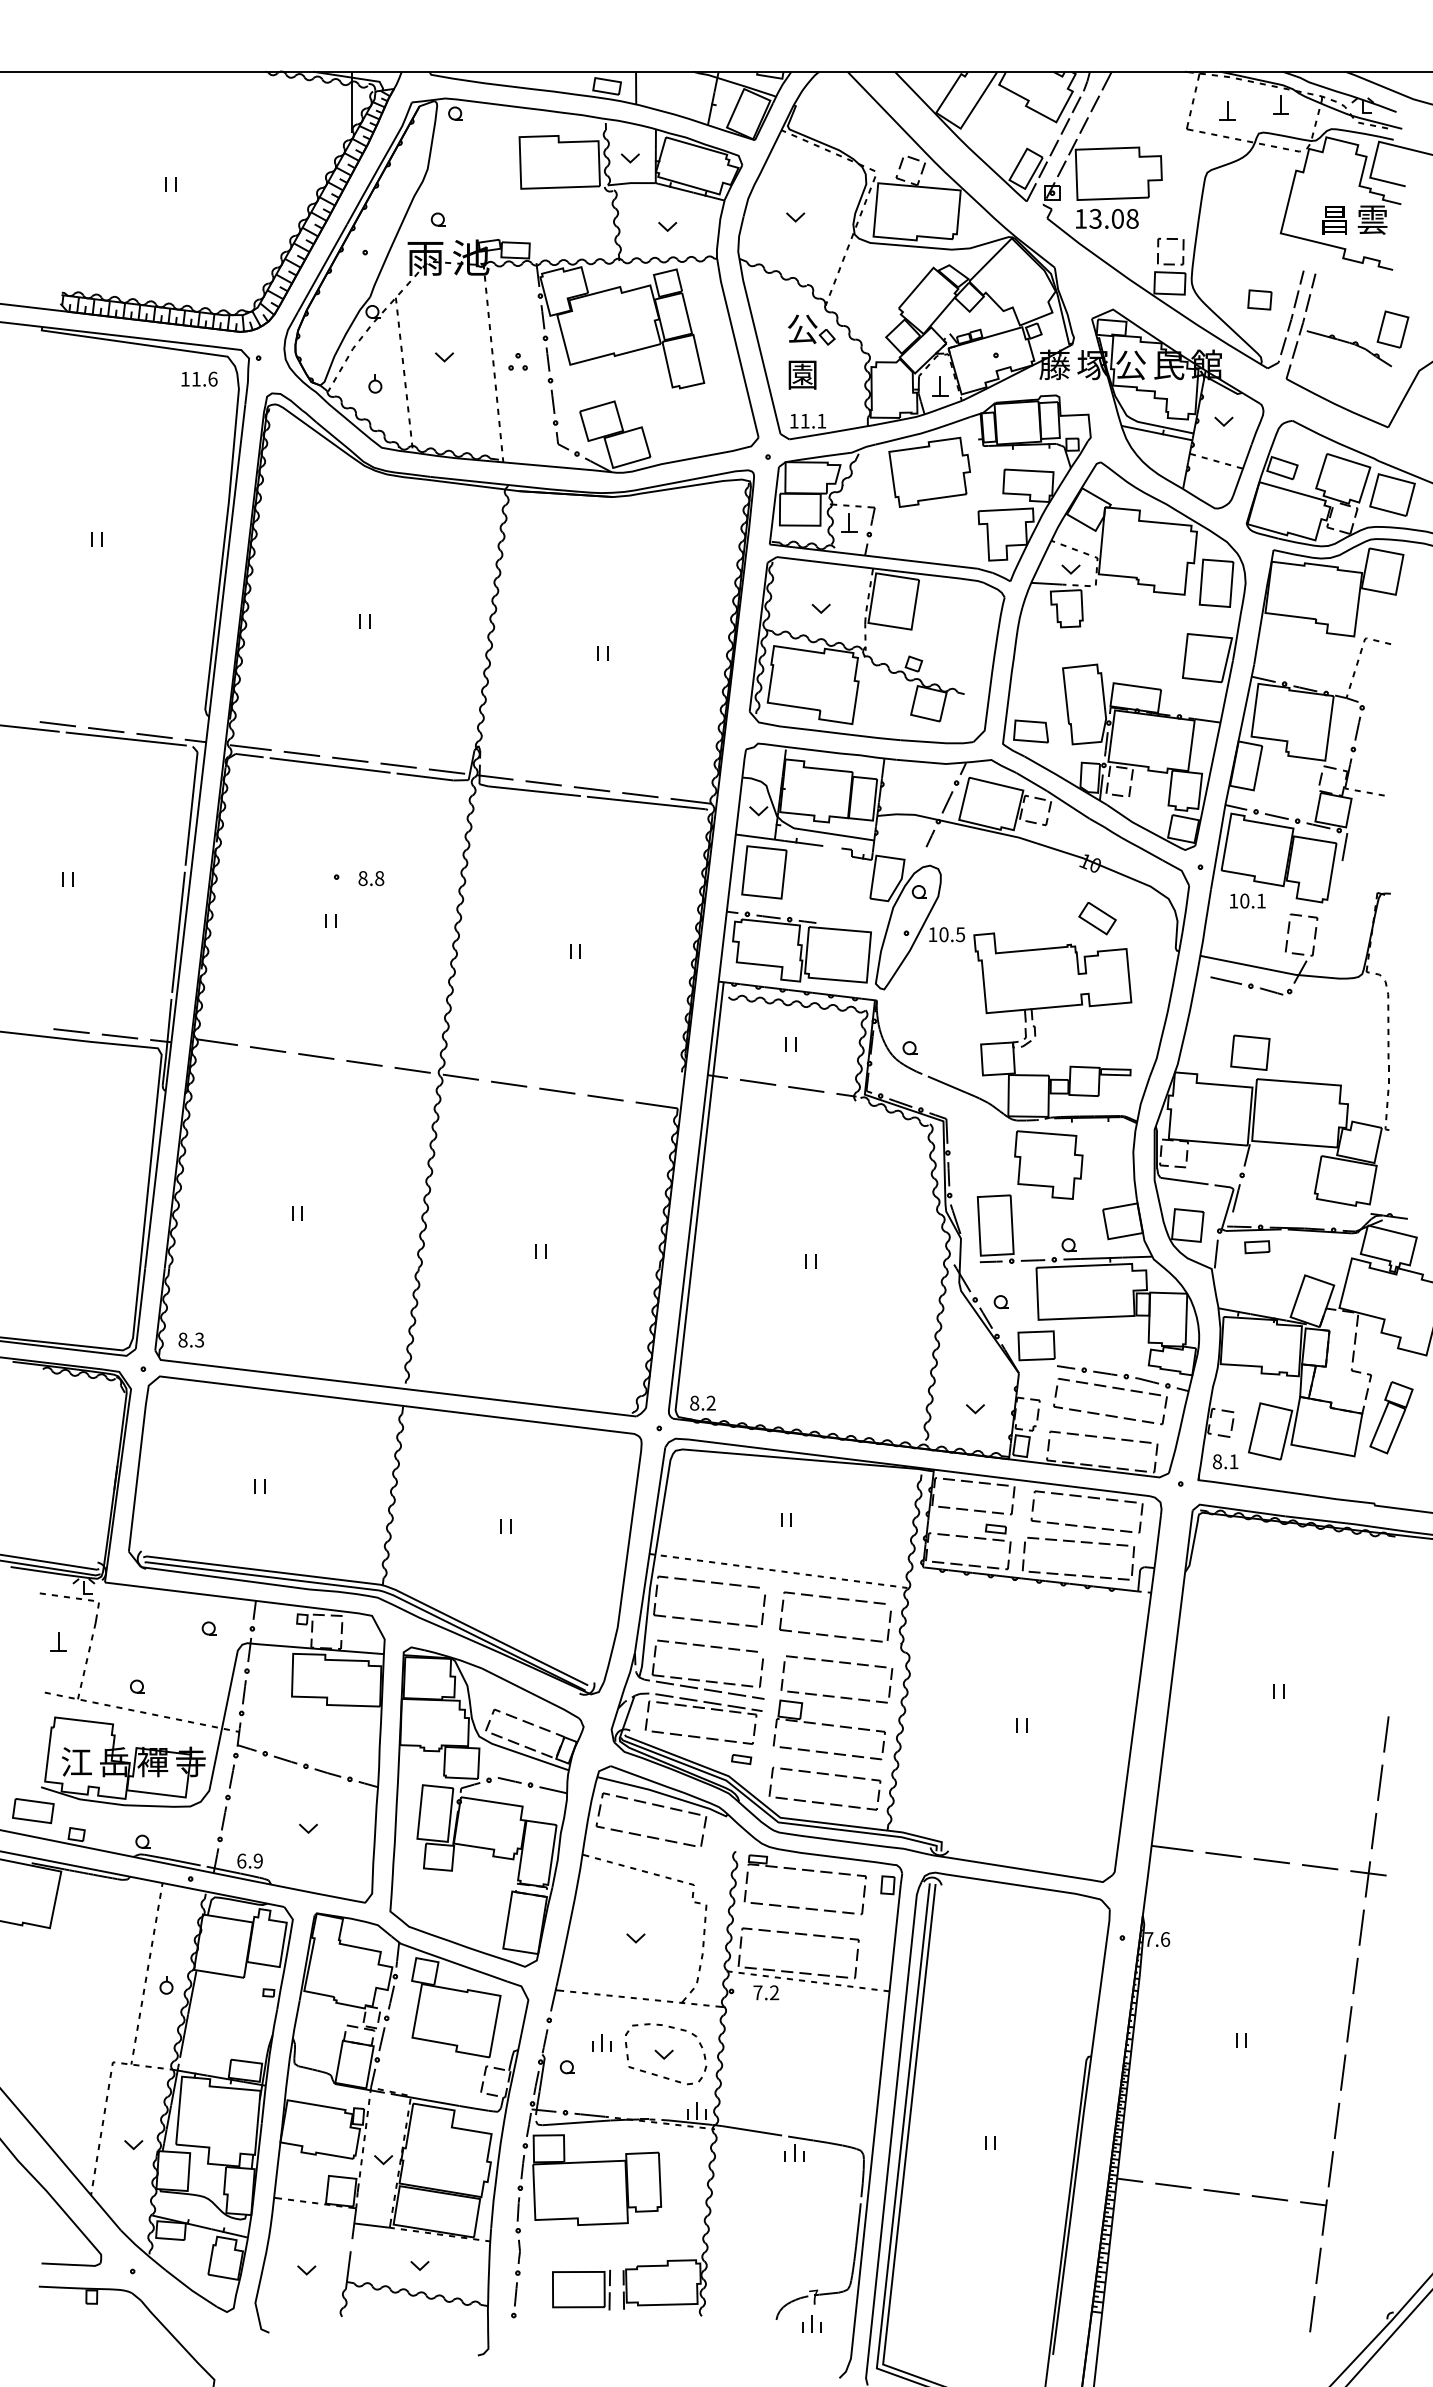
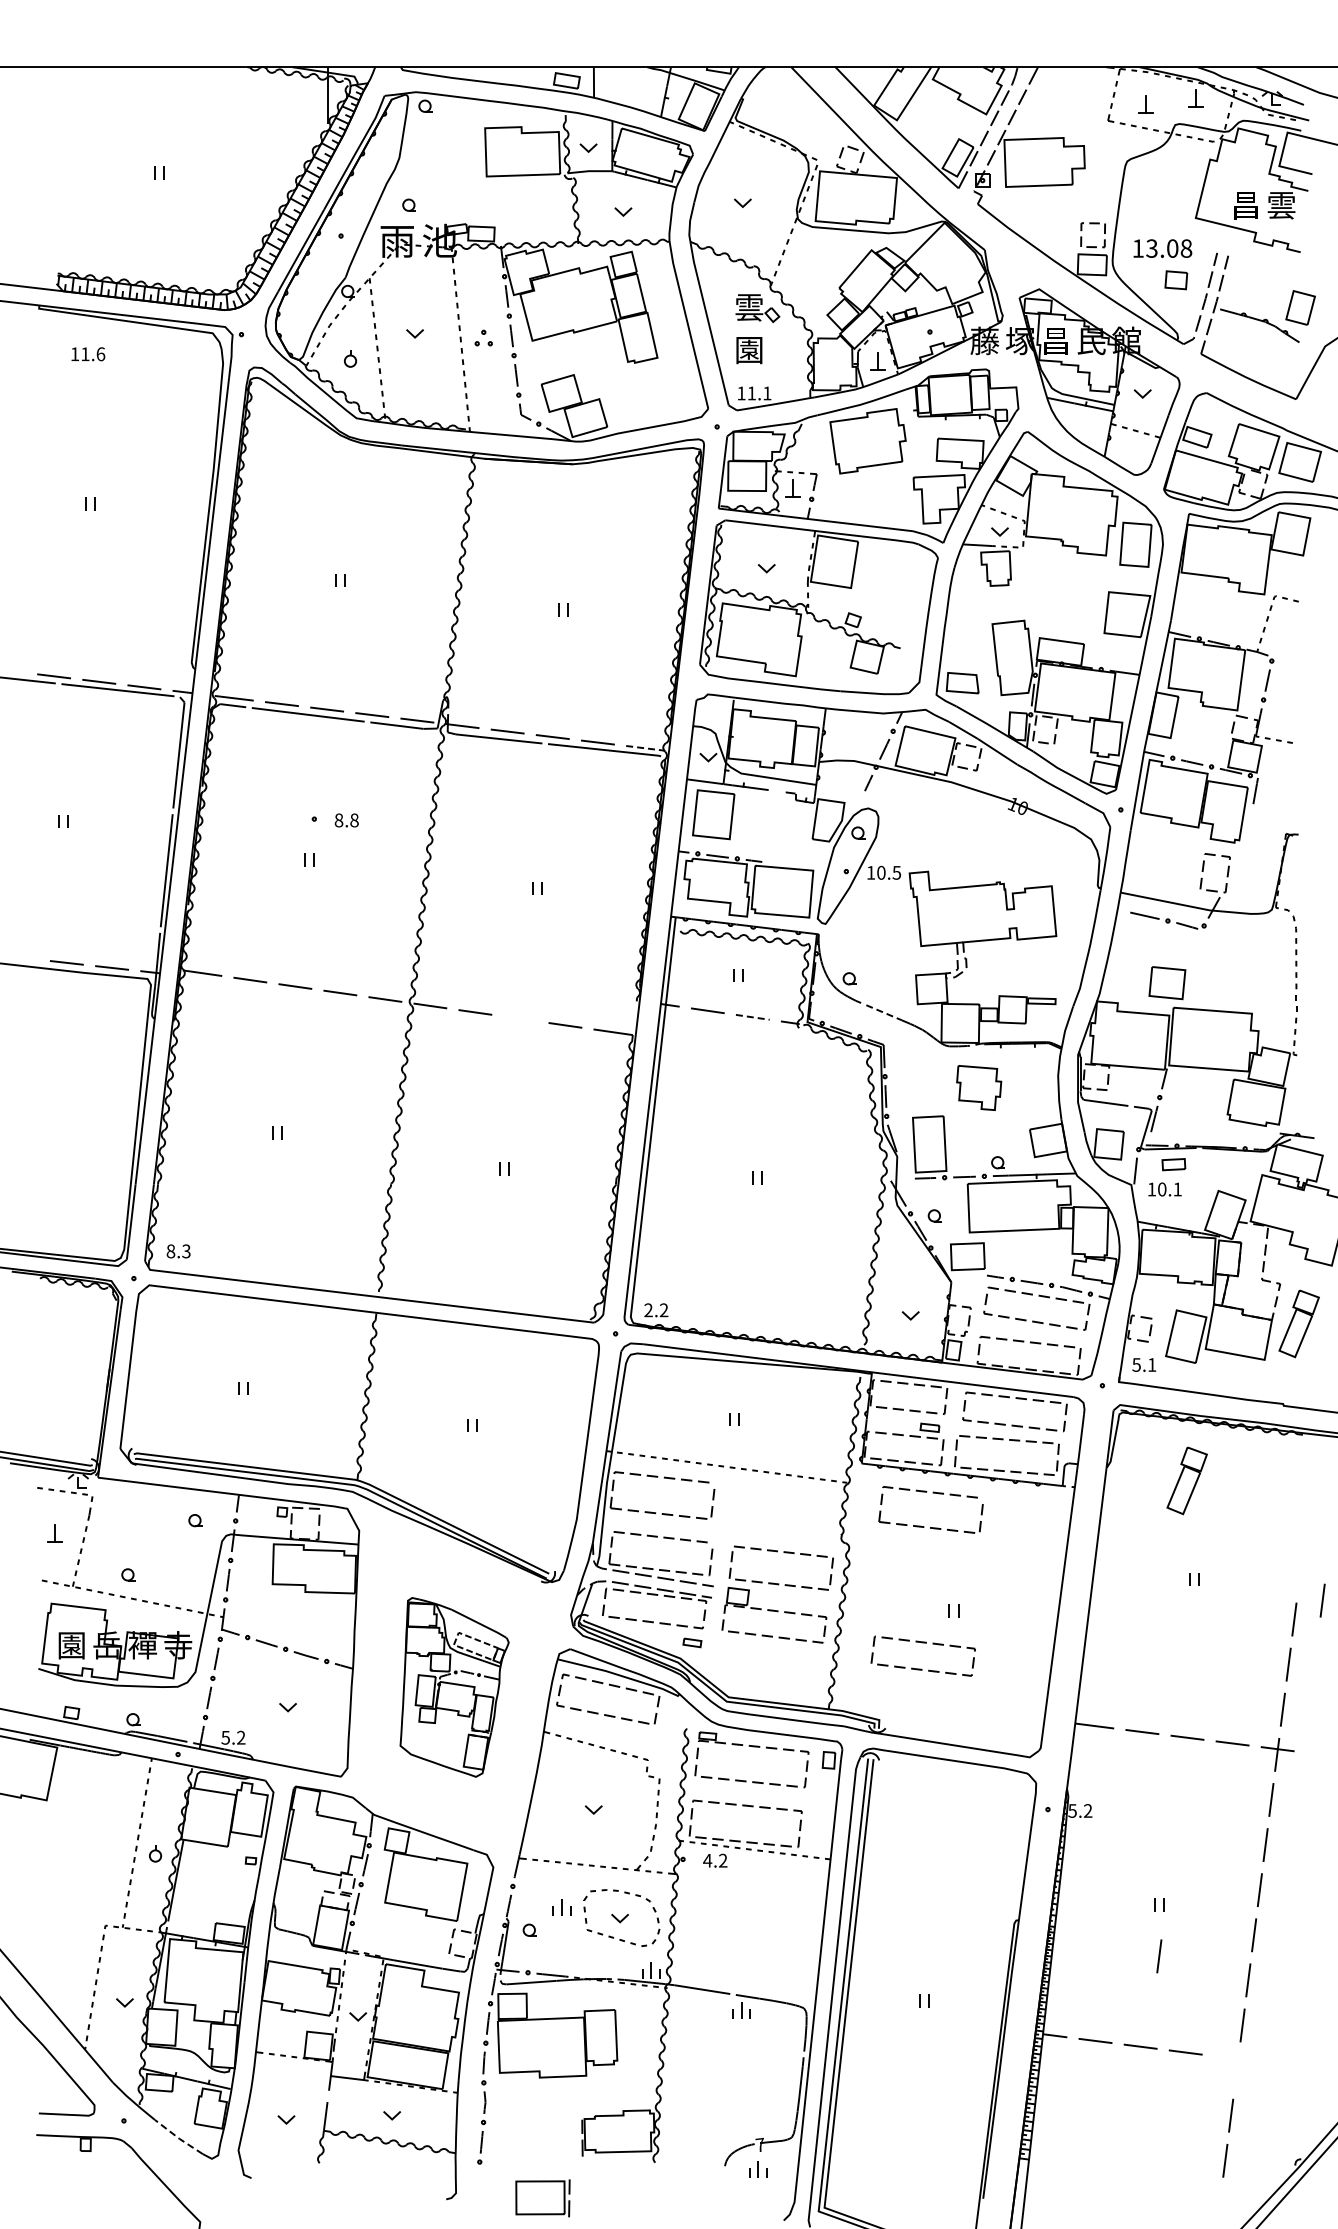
text: (1106, 218) -> (1162, 248), moved
text: (802, 329) -> (749, 307), 公 -> 雲
text: (1130, 364) -> (1055, 340), 公 -> 昌
text: (199, 379) -> (88, 354), moved
line: (691, 801) -> (645, 748), solid -> dashed
text: (1247, 901) -> (1164, 1189), moved
part: (1097, 918) -> (1024, 857), removed
line: (947, 1084) -> (884, 1012), solid -> dashed
line: (807, 1089) -> (753, 1017), solid -> dashed
line: (557, 1090) -> (520, 1018), removed
part: (1048, 1164) -> (978, 1087), size x0.7
text: (694, 1403) -> (648, 1310), 8.2 -> 2.2
text: (1217, 1461) -> (1136, 1364), 8.1 -> 5.1
part: (1270, 1585) -> (1186, 1480), added
part: (836, 1599) -> (932, 1493), moved
line: (1416, 1714) -> (1322, 1600), added
text: (76, 1762) -> (71, 1645), 江 -> 園
part: (824, 1775) -> (922, 1643), moved
part: (486, 1807) -> (454, 1687), size x0.6
part: (33, 1810) -> (31, 1690), removed
text: (250, 1860) -> (233, 1737), 6.9 -> 5.2
text: (1157, 1938) -> (1080, 1810), 7.6 -> 5.2
text: (757, 1992) -> (707, 1860), 7.2 -> 4.2
line: (1241, 2095) -> (1159, 1956), added
part: (1323, 2218) -> (1235, 2071), removed
line: (191, 2289) -> (178, 2137), solid -> dashed
part: (581, 2290) -> (542, 2198), moved

